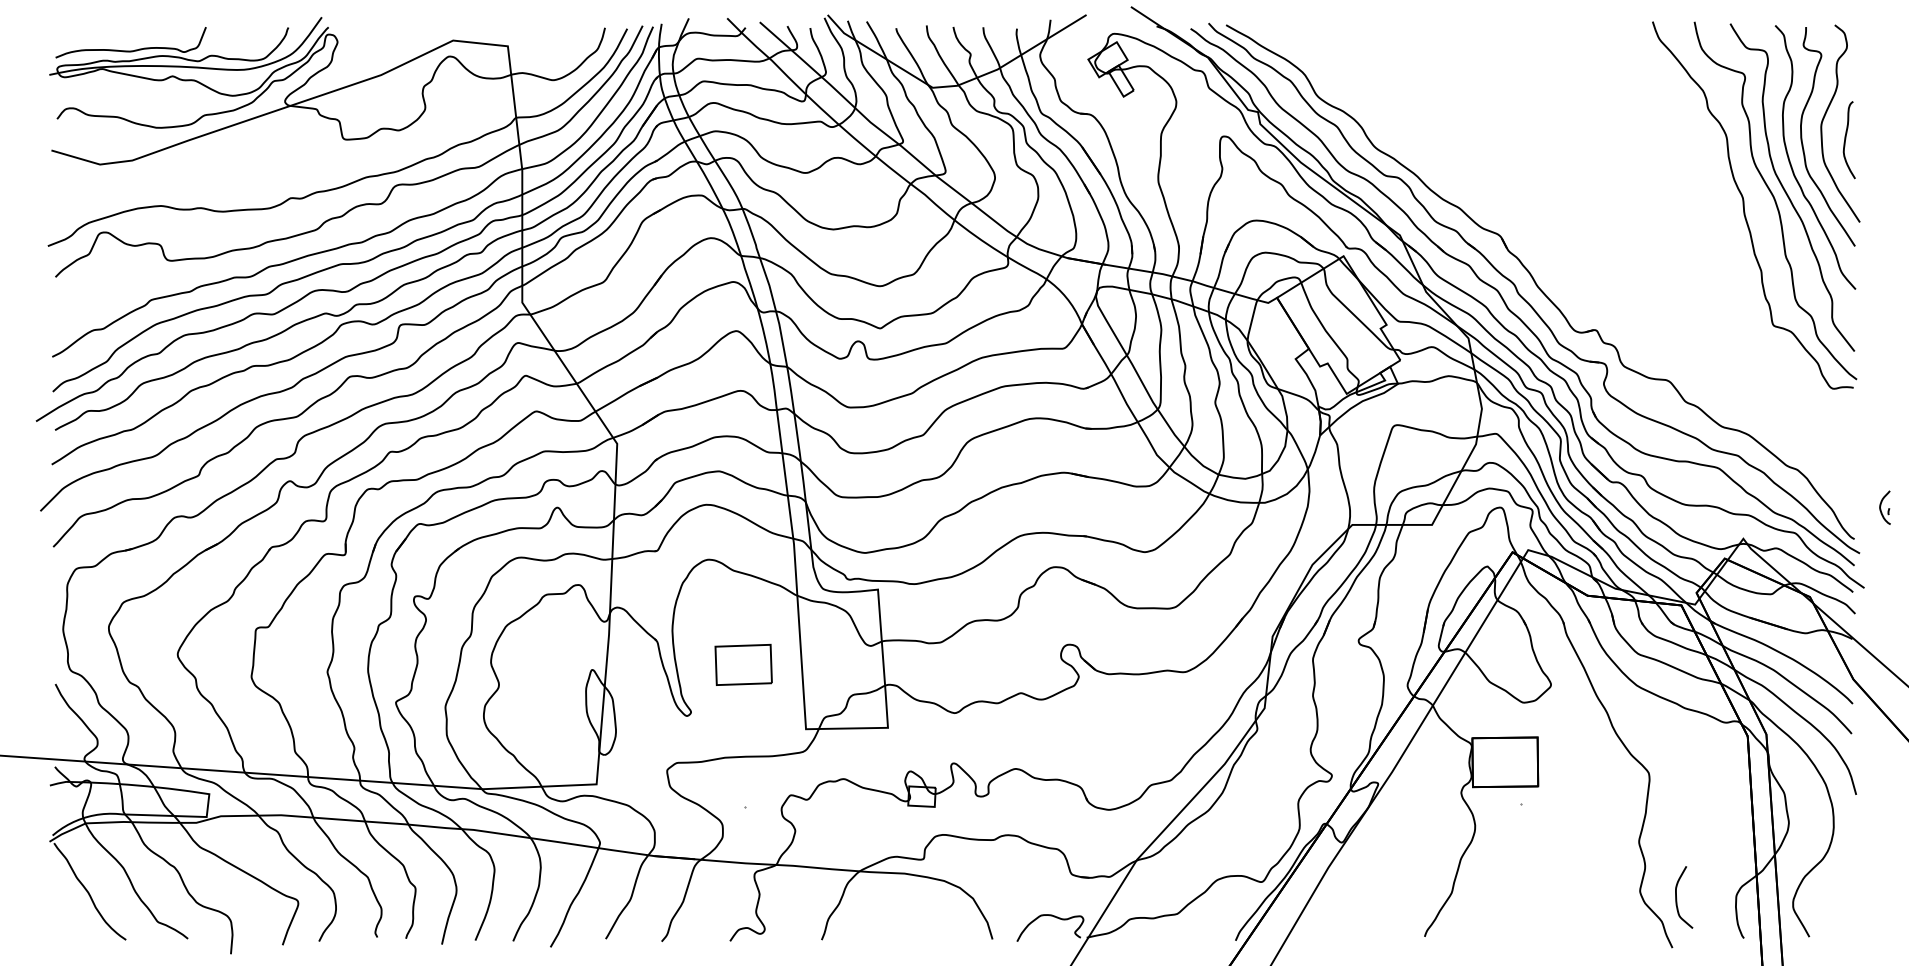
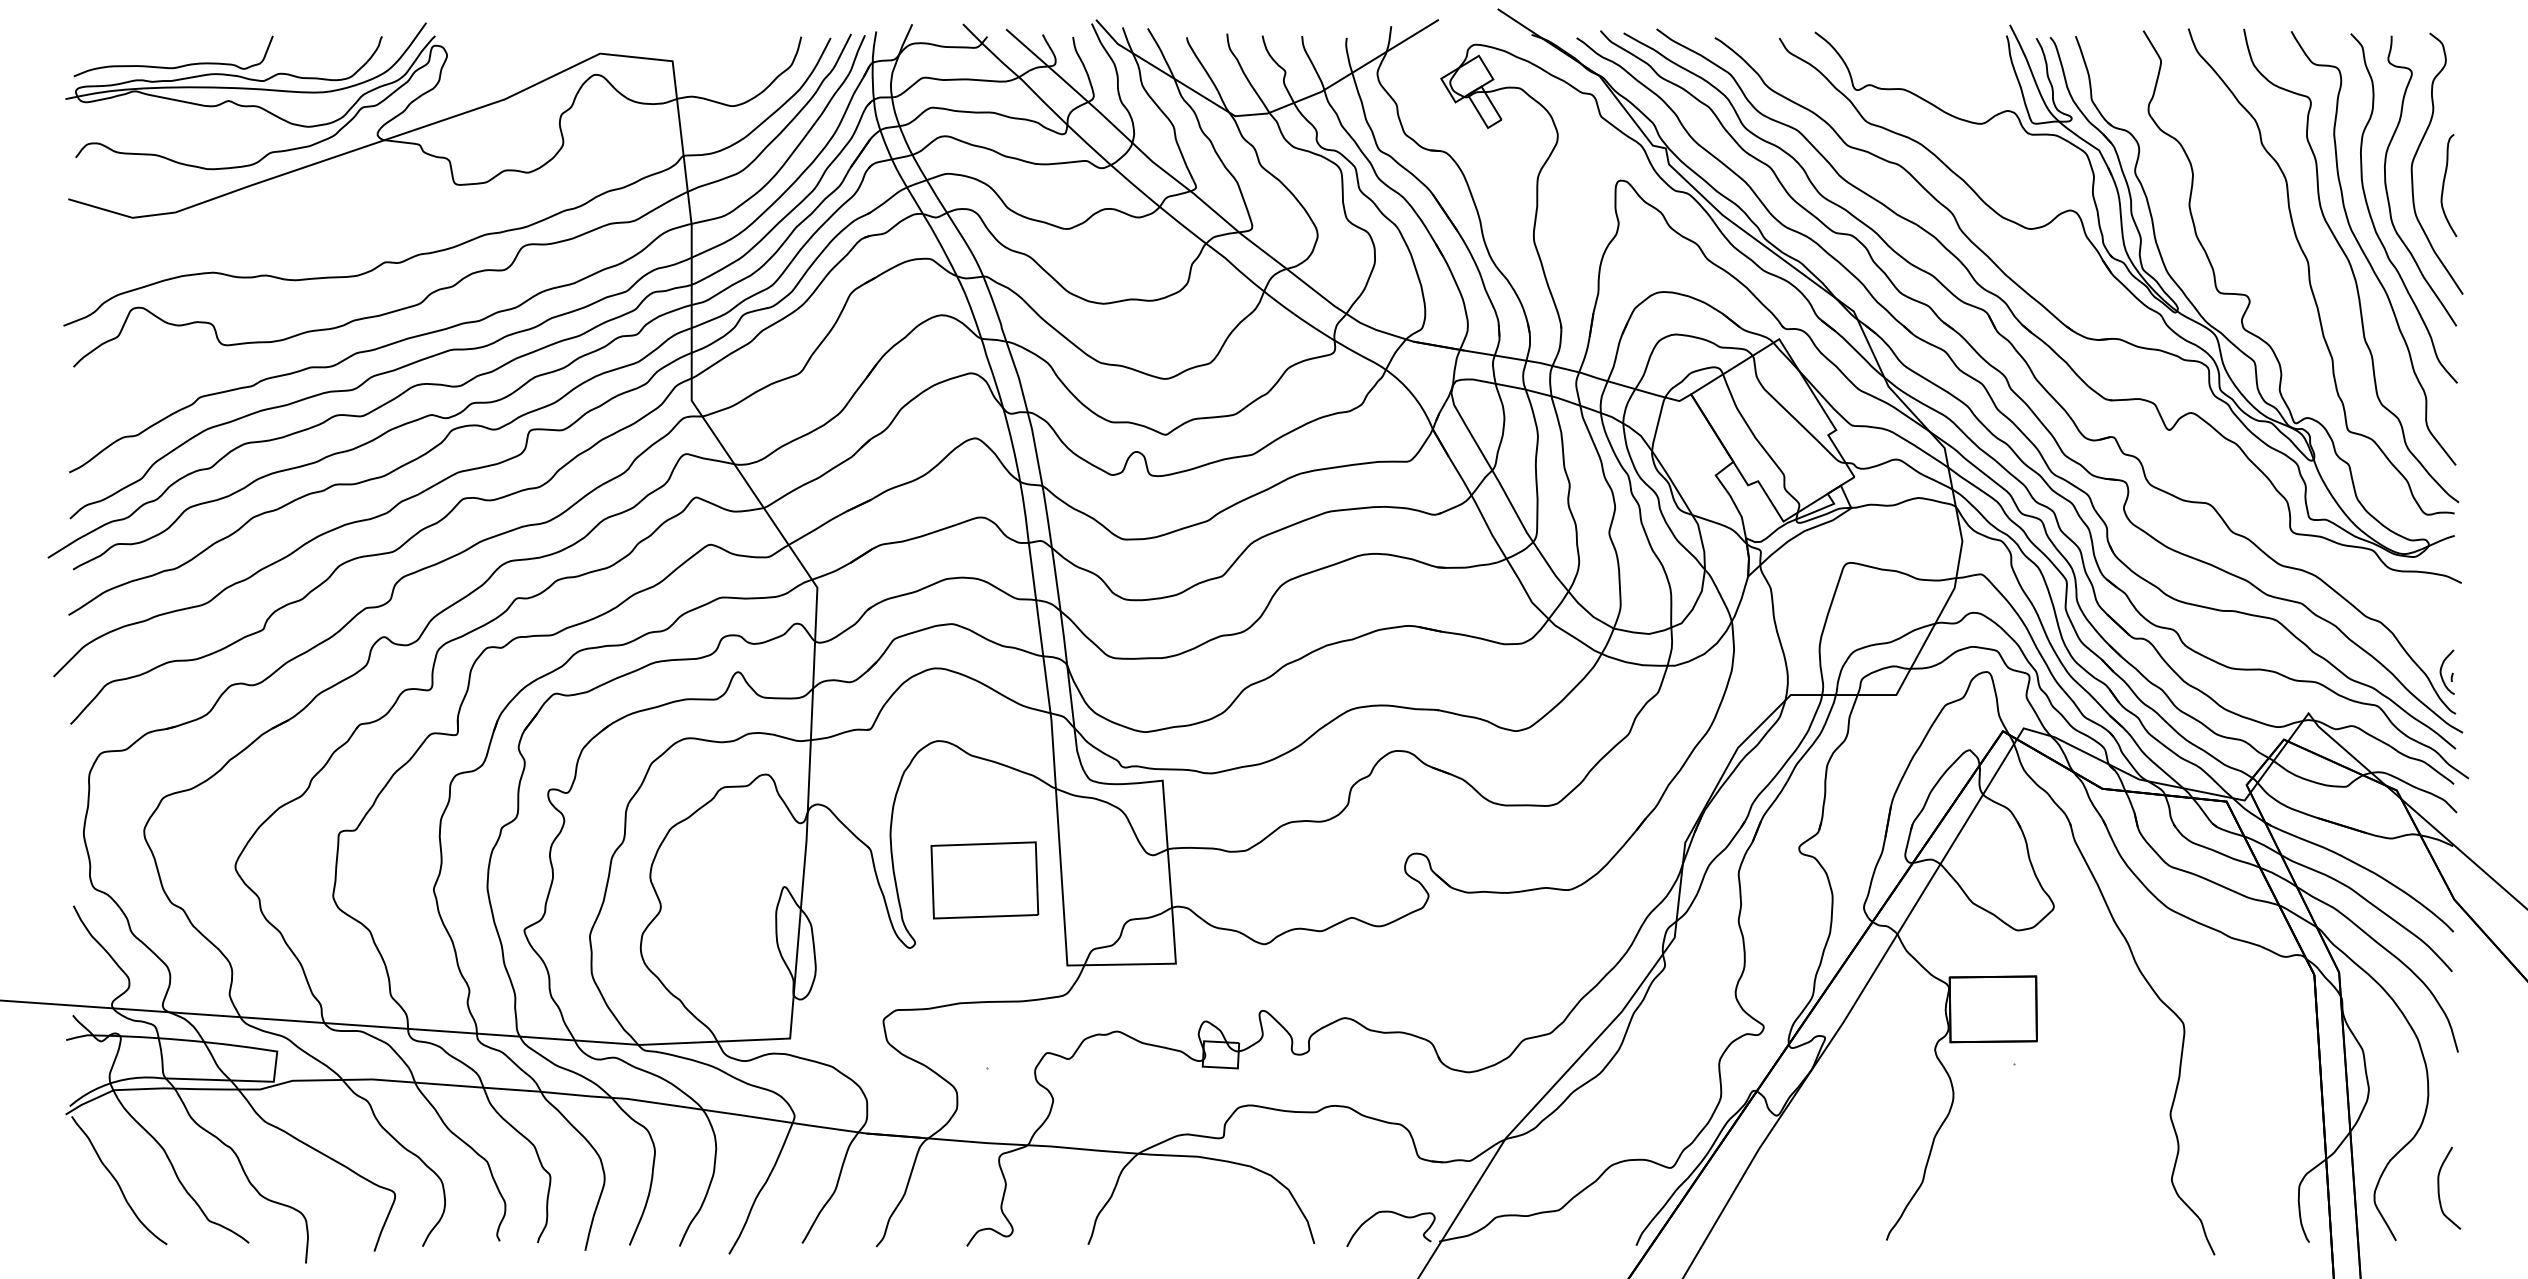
part: (1548, 235) -> (2050, 311), added
part: (1884, 507) -> (2446, 671), moved
part: (743, 665) -> (984, 880), size x1.43
curve: (1676, 896) -> (2439, 1187), moved

